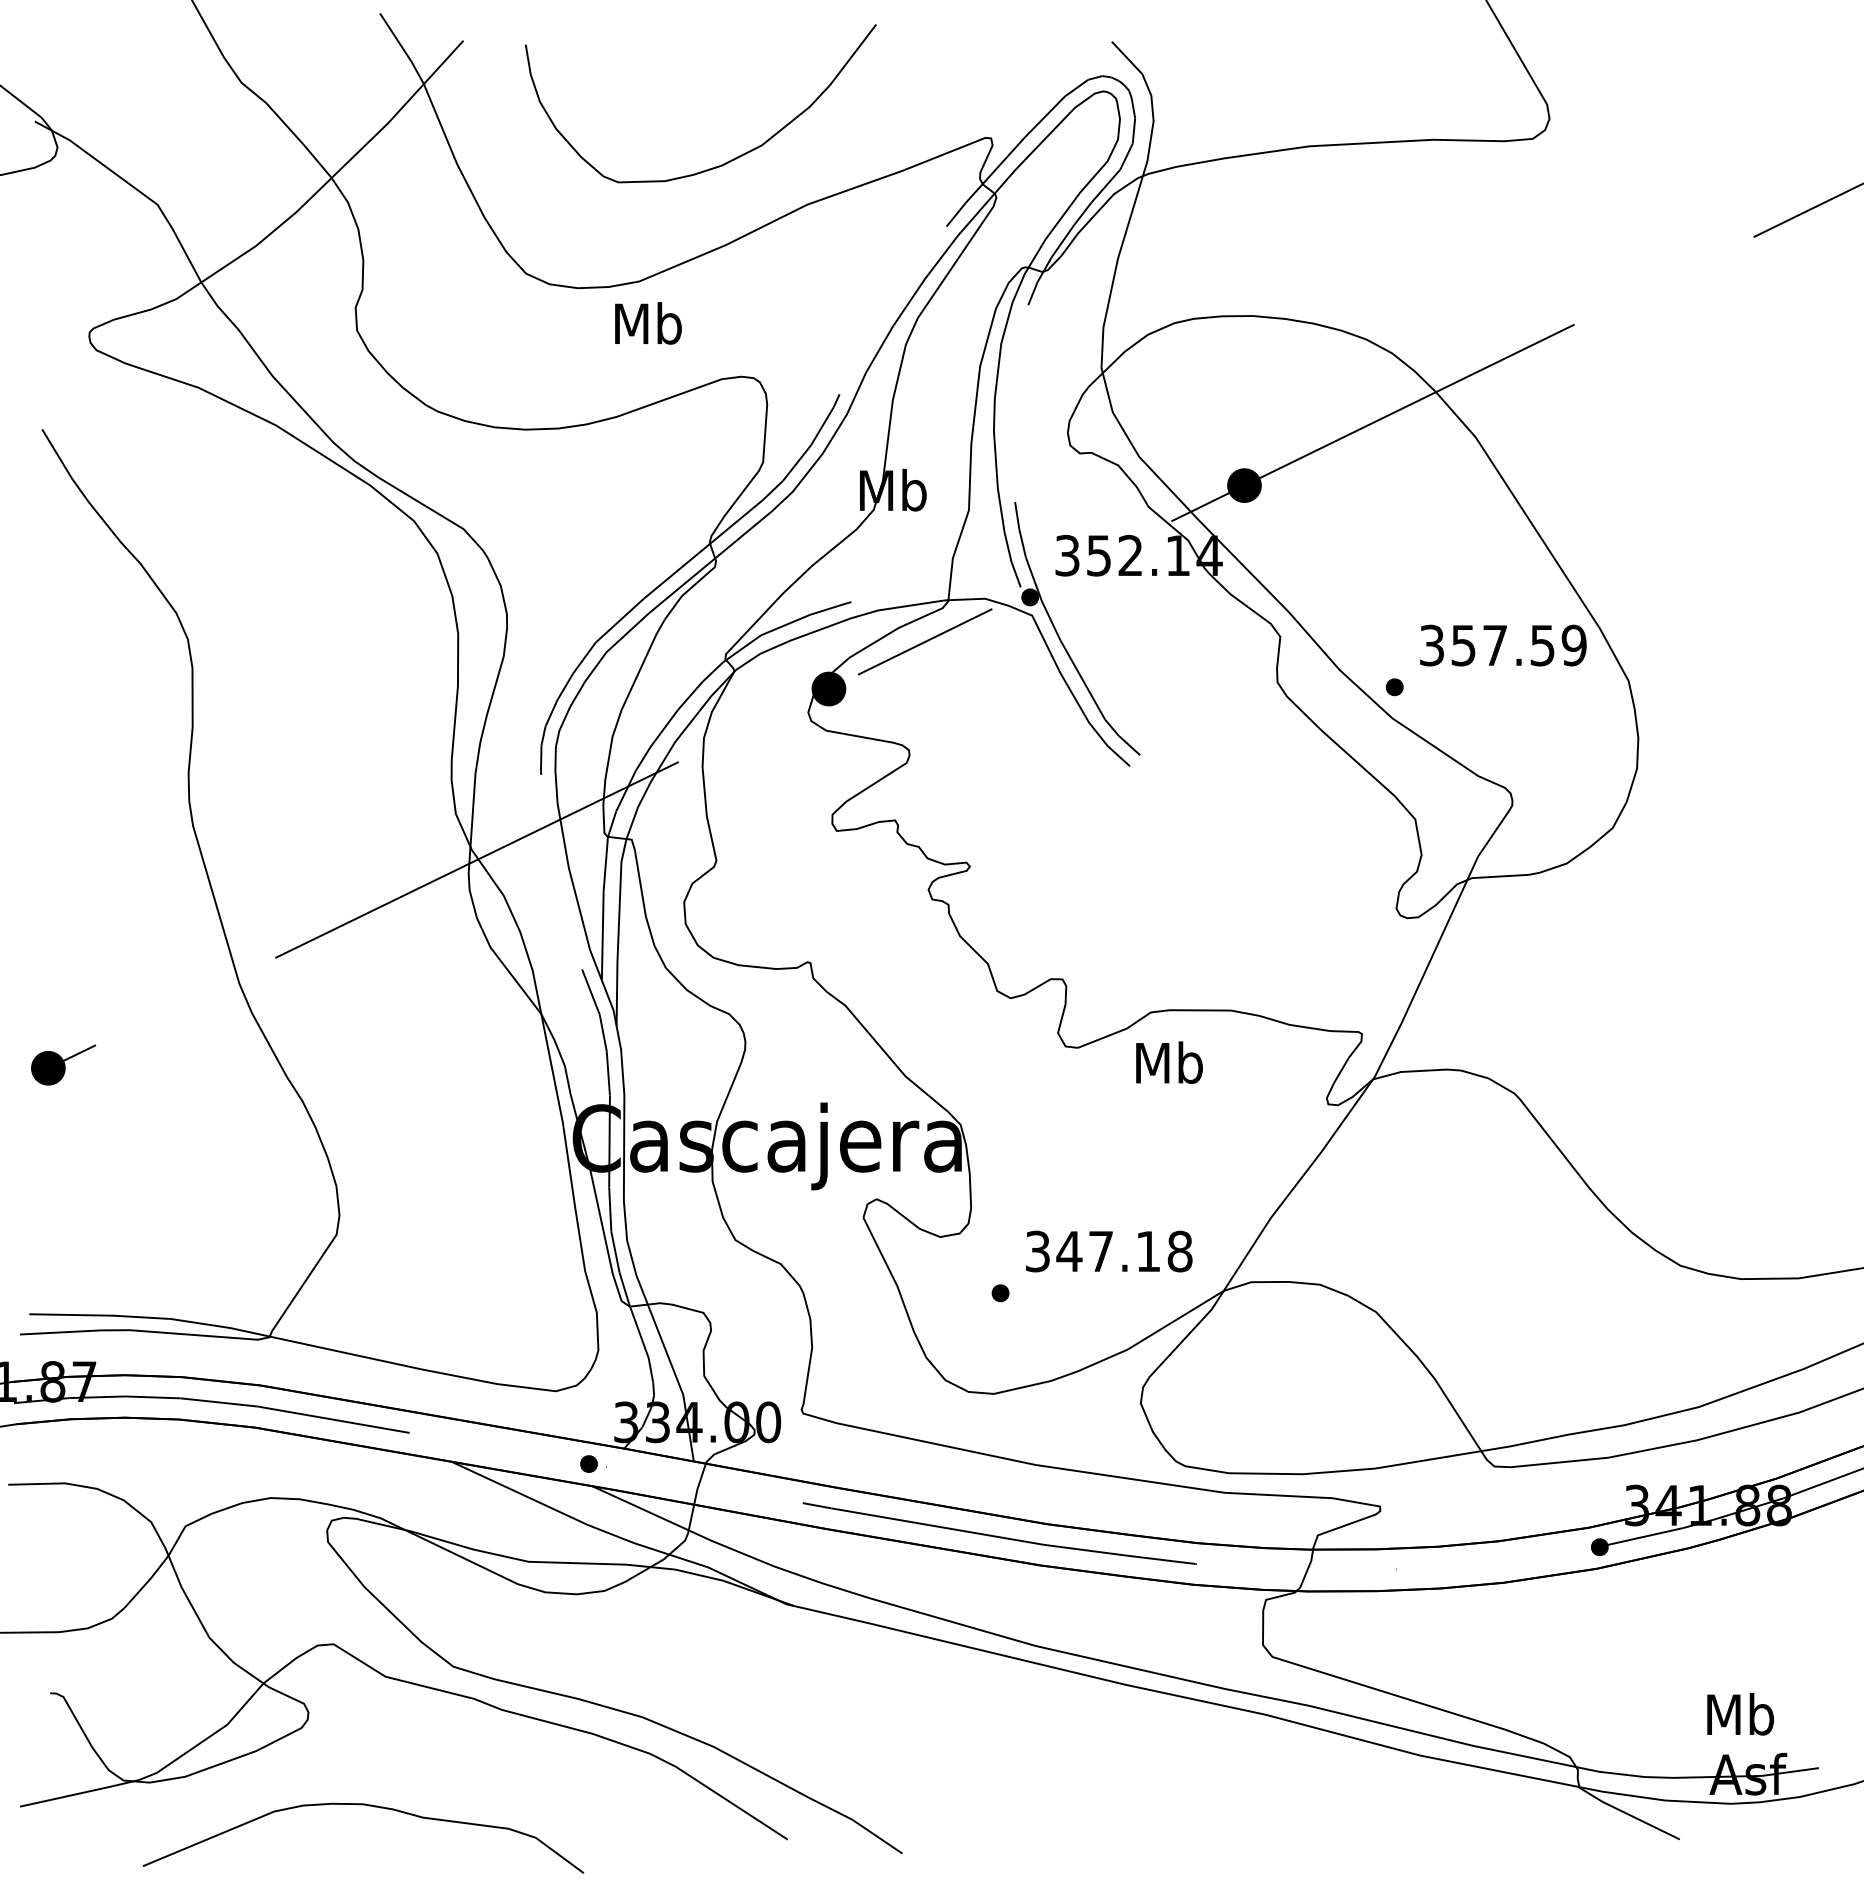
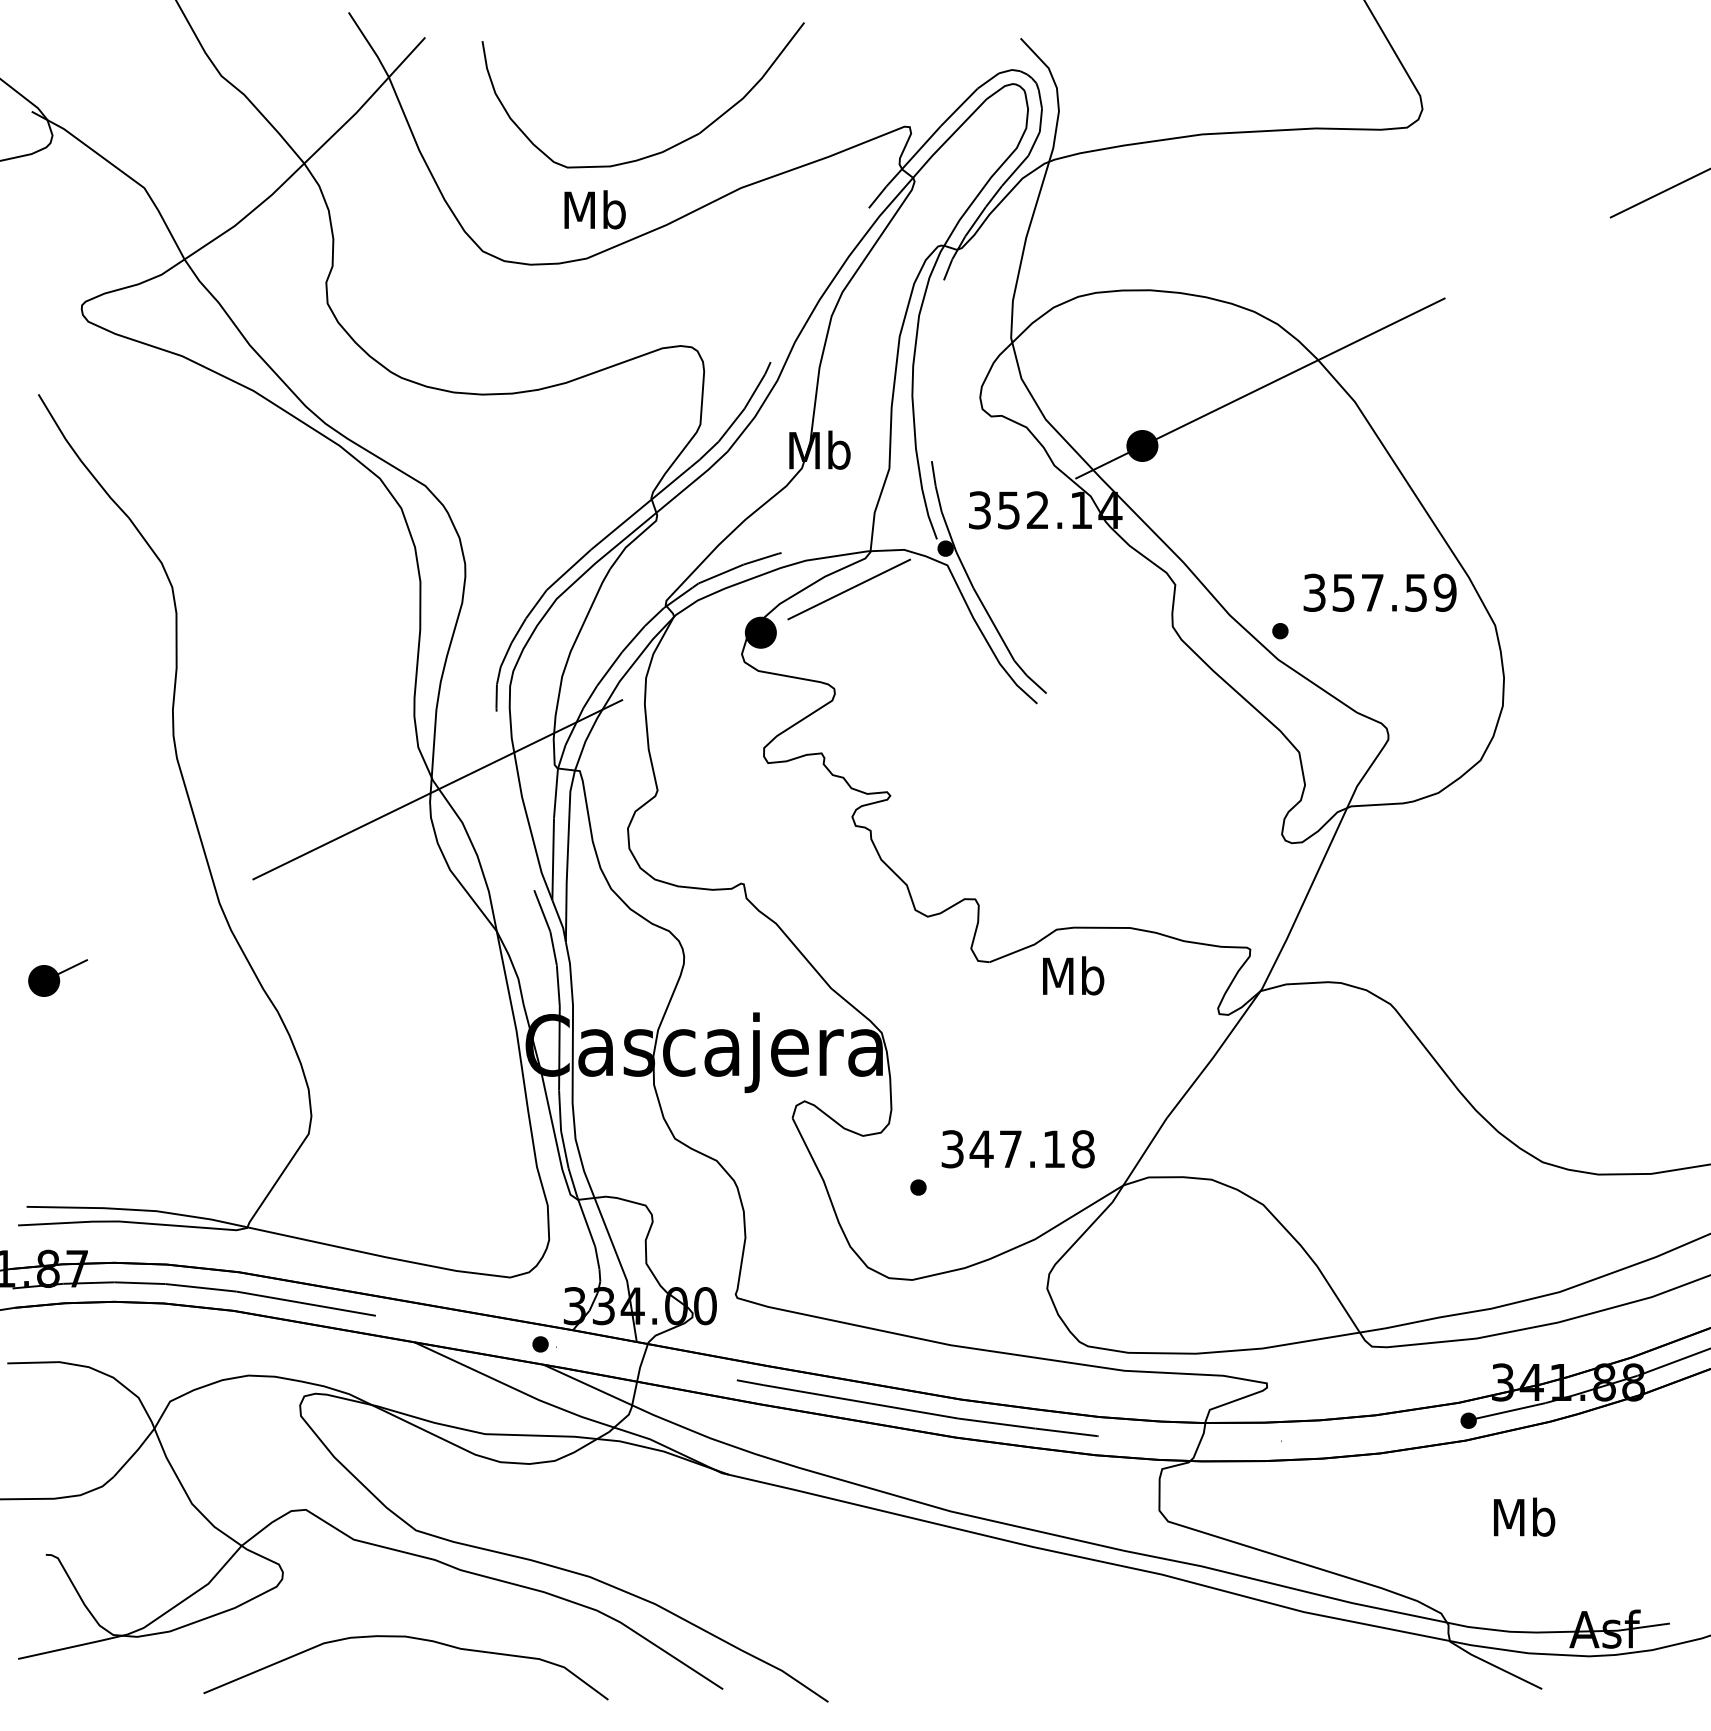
text: (648, 323) -> (595, 209), moved
text: (1740, 1714) -> (1524, 1517), moved
curve: (368, 1806) -> (410, 1638), moved

